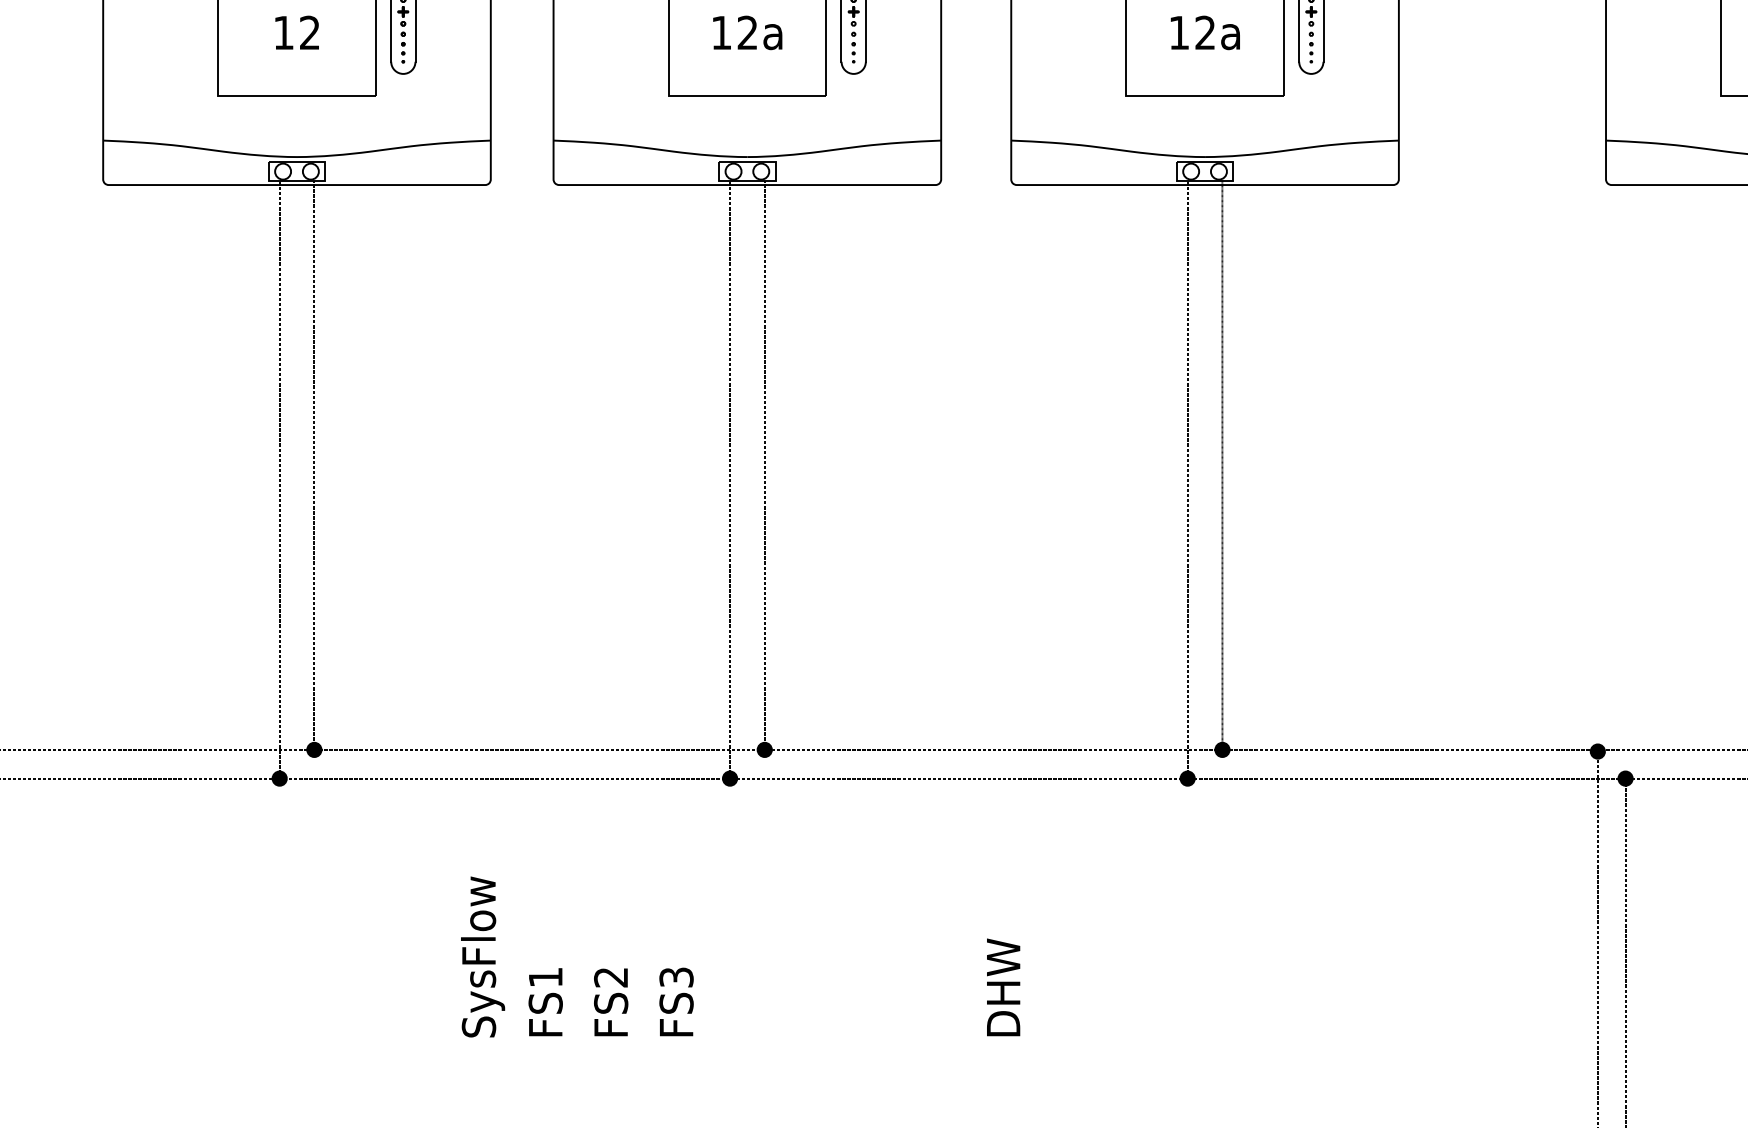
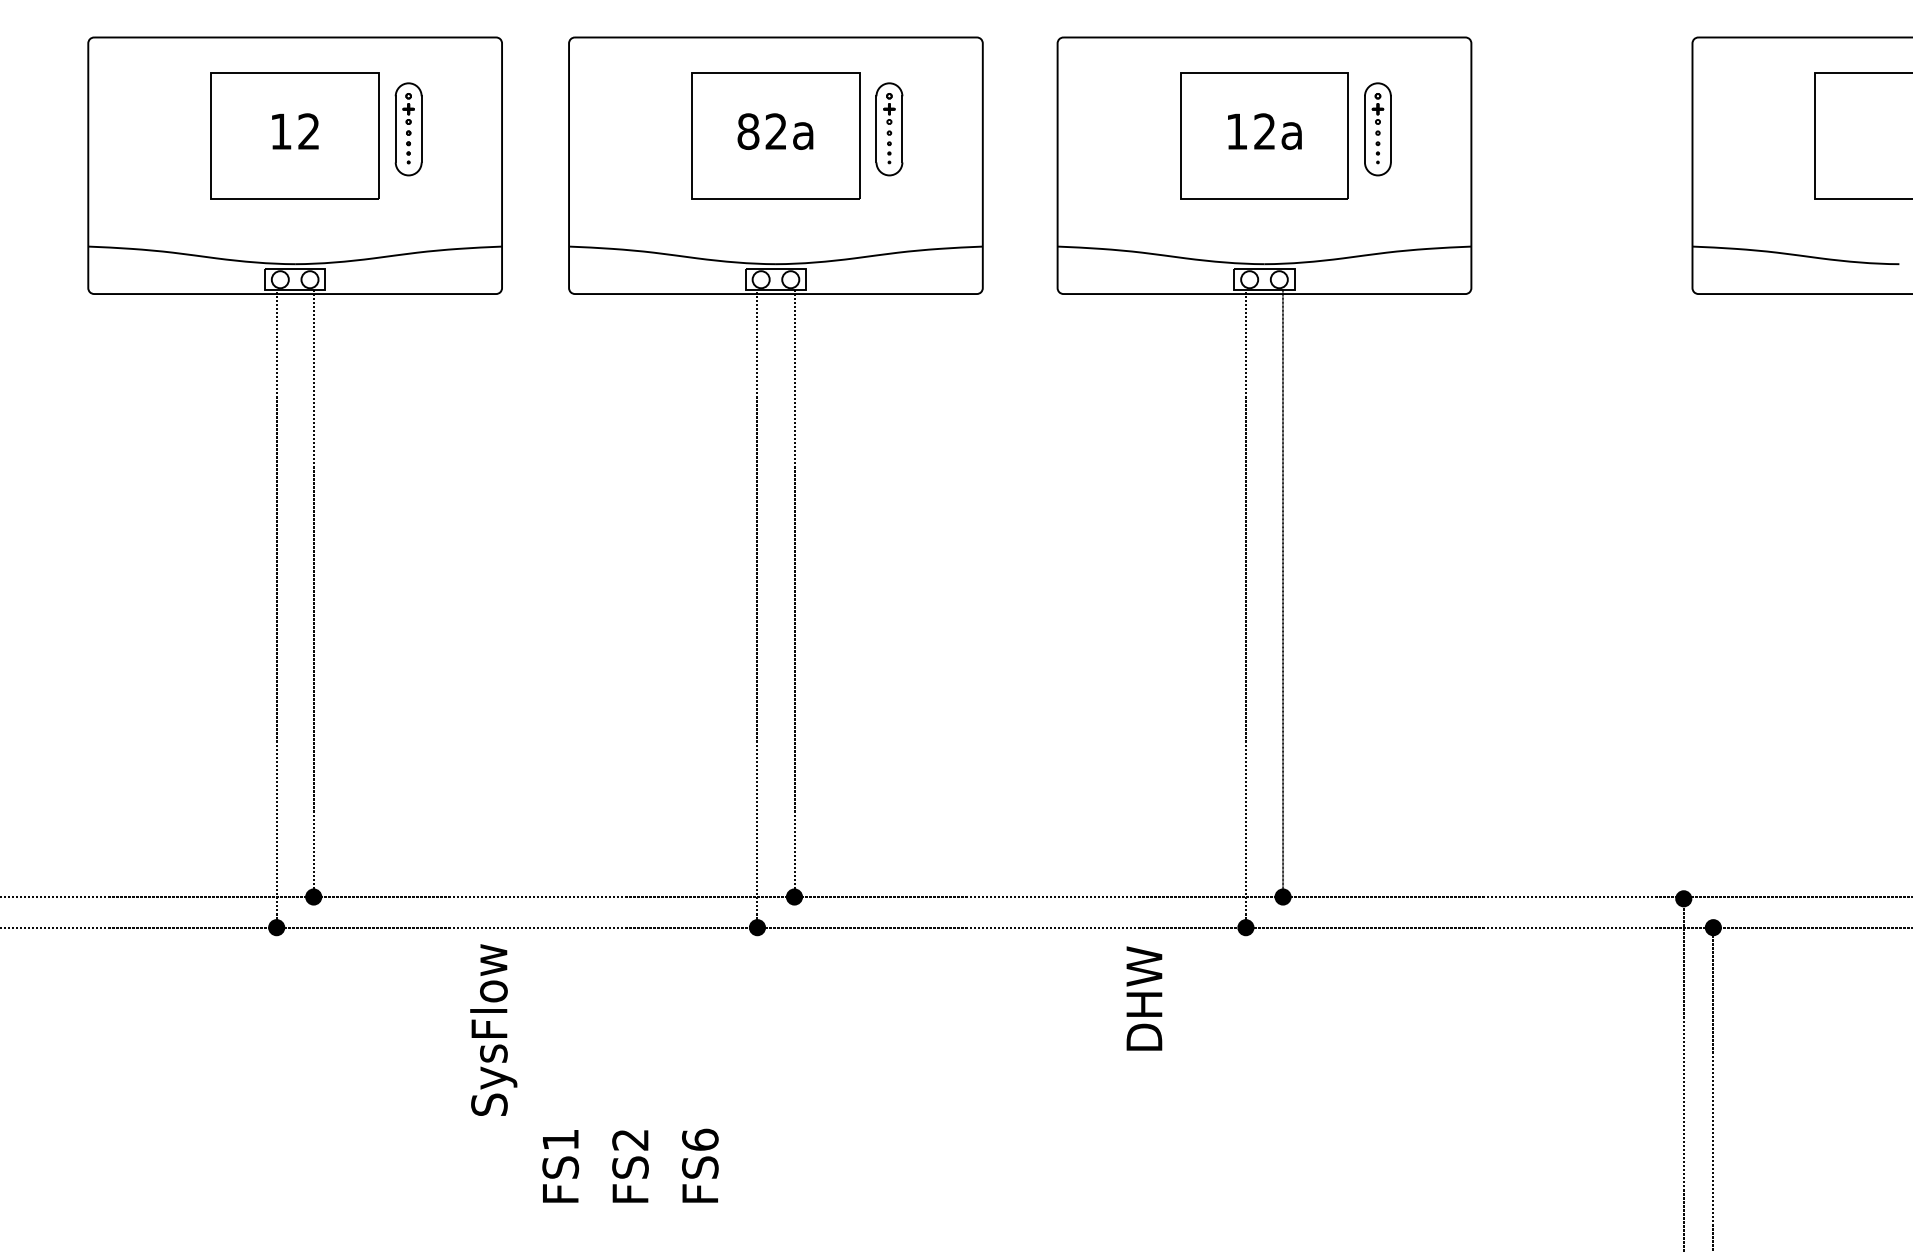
text: (721, 32) -> (748, 131), 12a -> 82a
text: (482, 956) -> (493, 1029), moved
text: (676, 977) -> (700, 1139), FS3 -> FS6
text: (1003, 987) -> (1144, 998), moved

